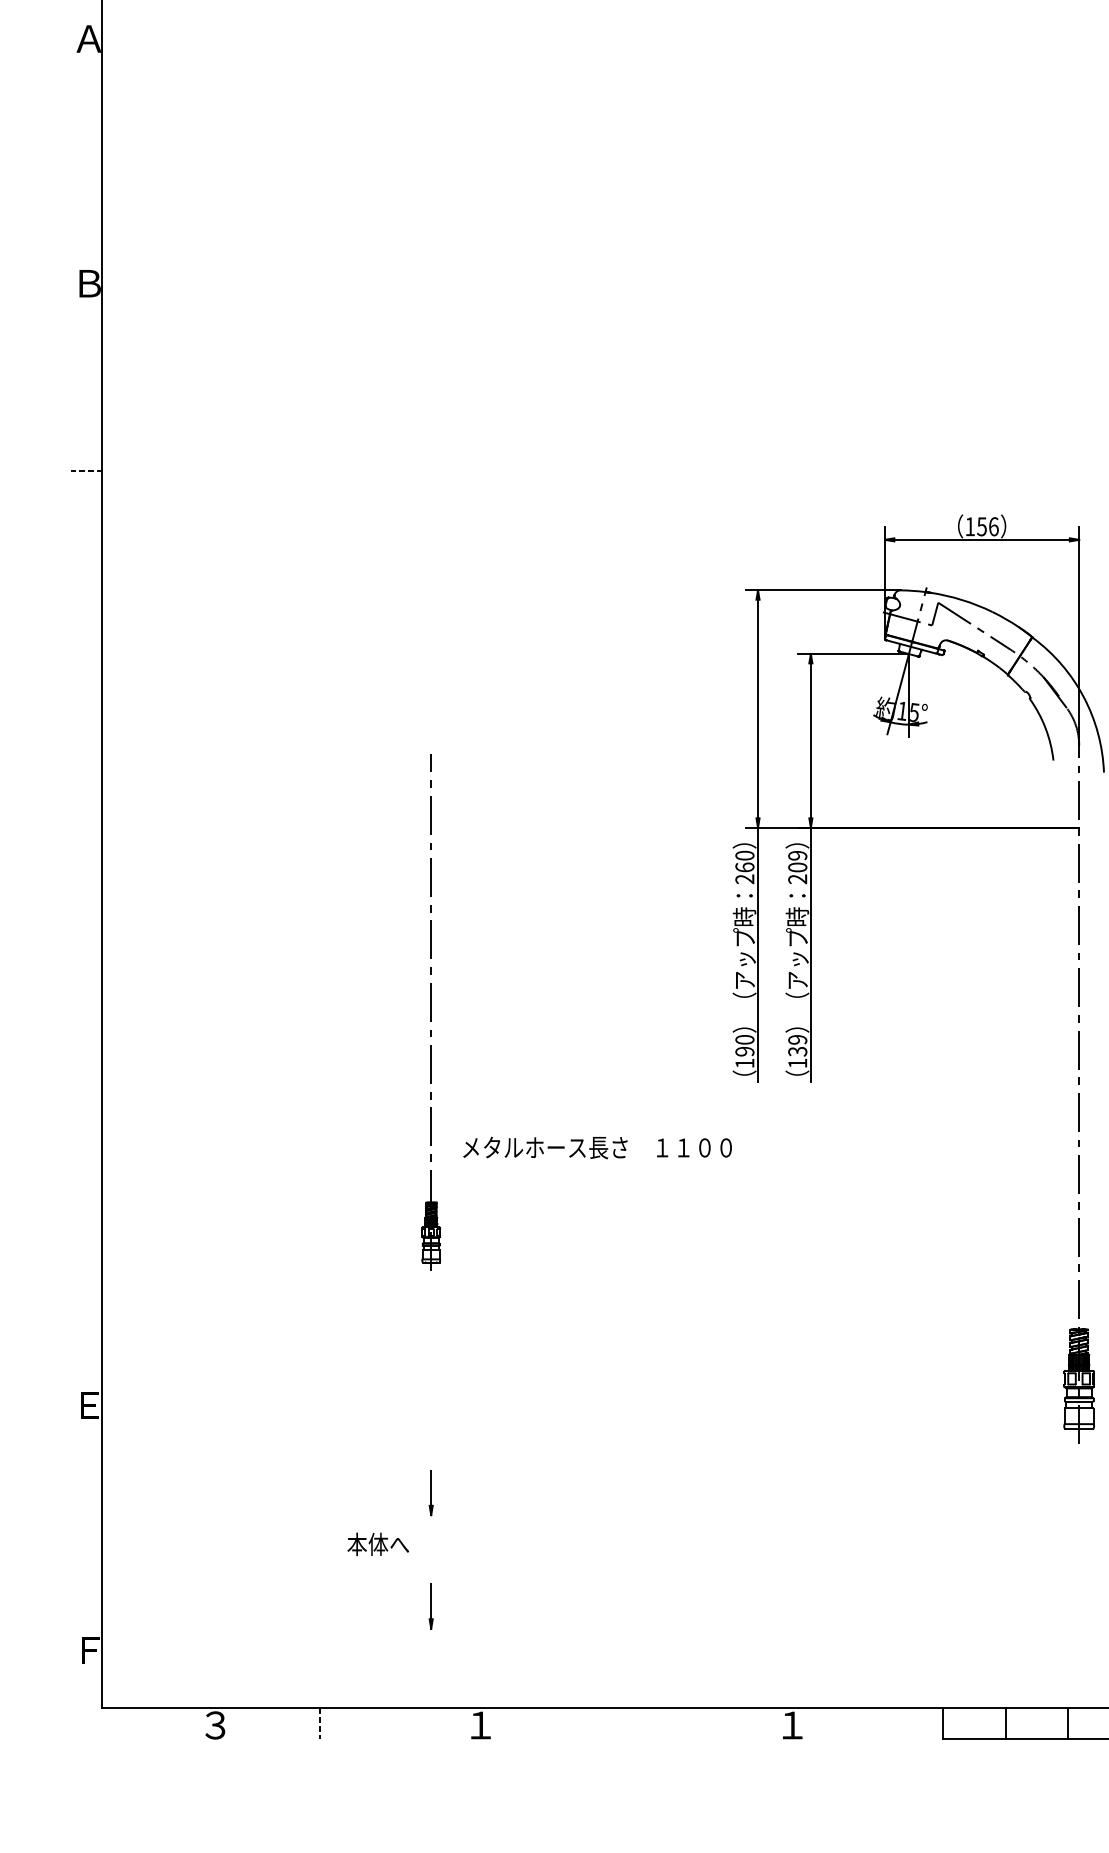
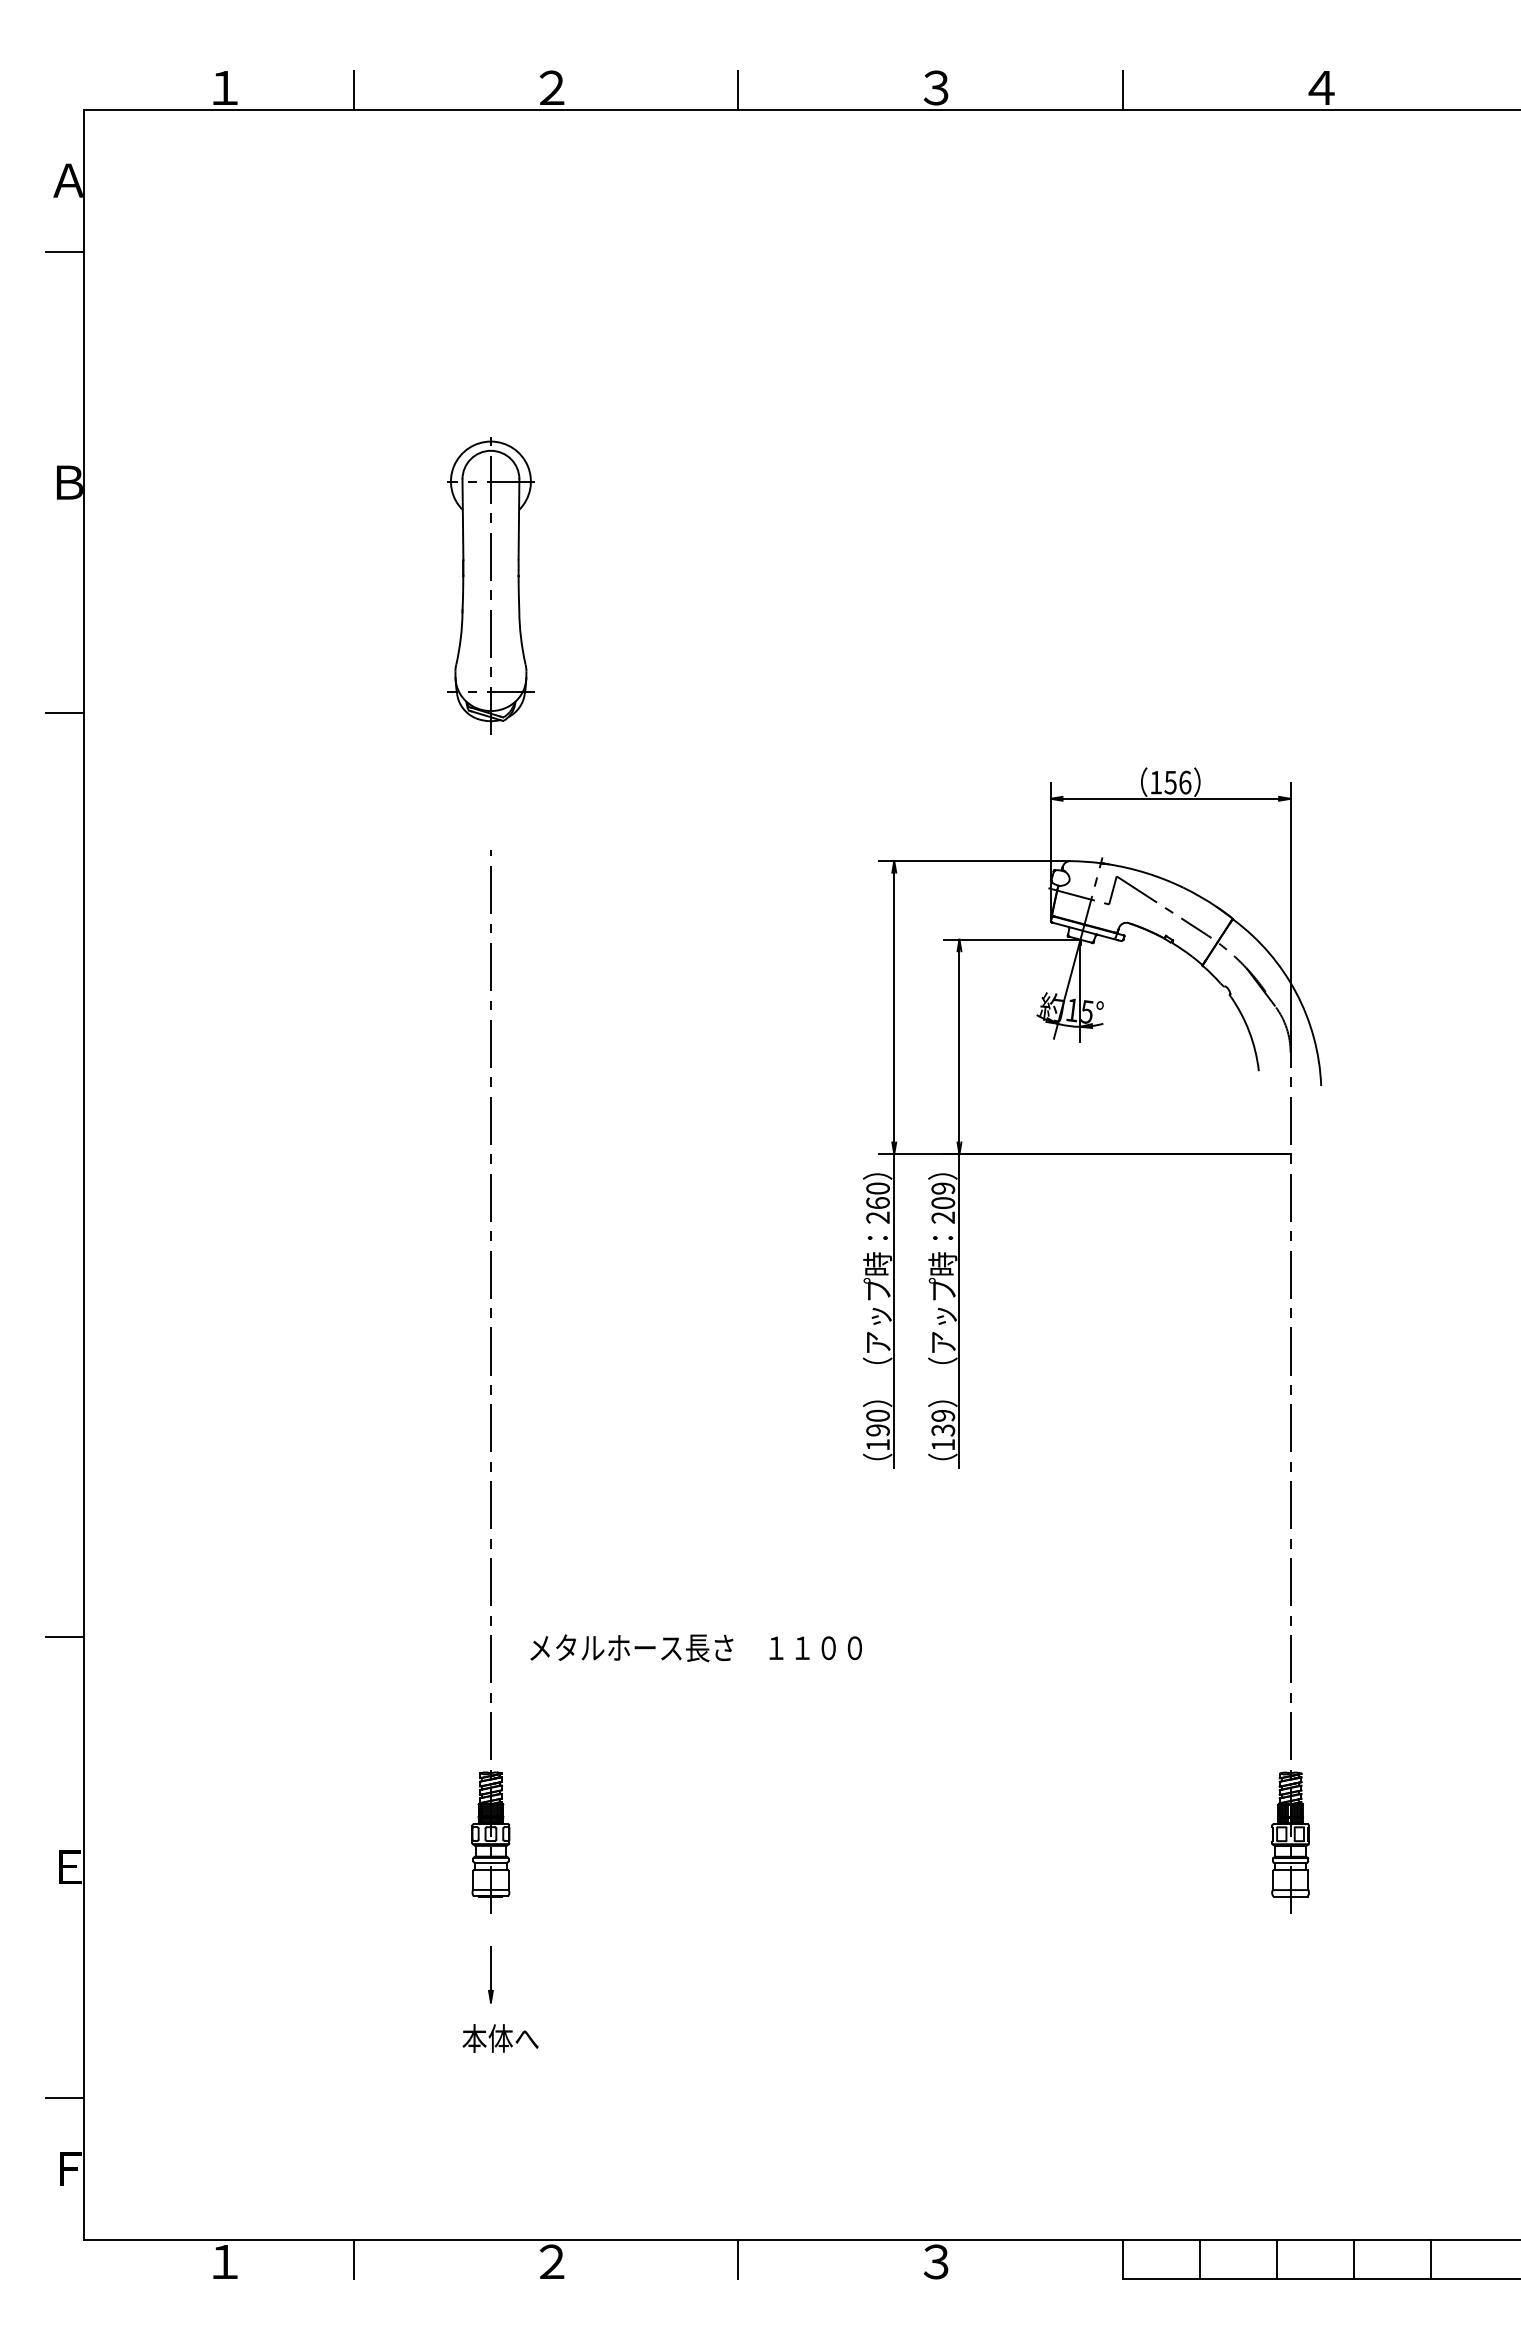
line: (85, 96) -> (64, 251), added
part: (430, 367) -> (490, 585), added
line: (86, 470) -> (65, 713), dashed -> solid
part: (430, 1012) -> (490, 1381), size x1.67
text: (596, 1148) -> (695, 1648), moved
line: (85, 1218) -> (64, 1636), added
text: (378, 1544) -> (500, 2038), moved
line: (85, 1593) -> (64, 2098), added
part: (430, 1605) -> (490, 2114), removed
line: (631, 1723) -> (738, 2259), added
line: (319, 1724) -> (353, 2260), dashed -> solid
text: (215, 1725) -> (224, 2261), ３ -> １
text: (480, 1725) -> (551, 2261), １ -> ２
text: (792, 1725) -> (936, 2261), １ -> ３

